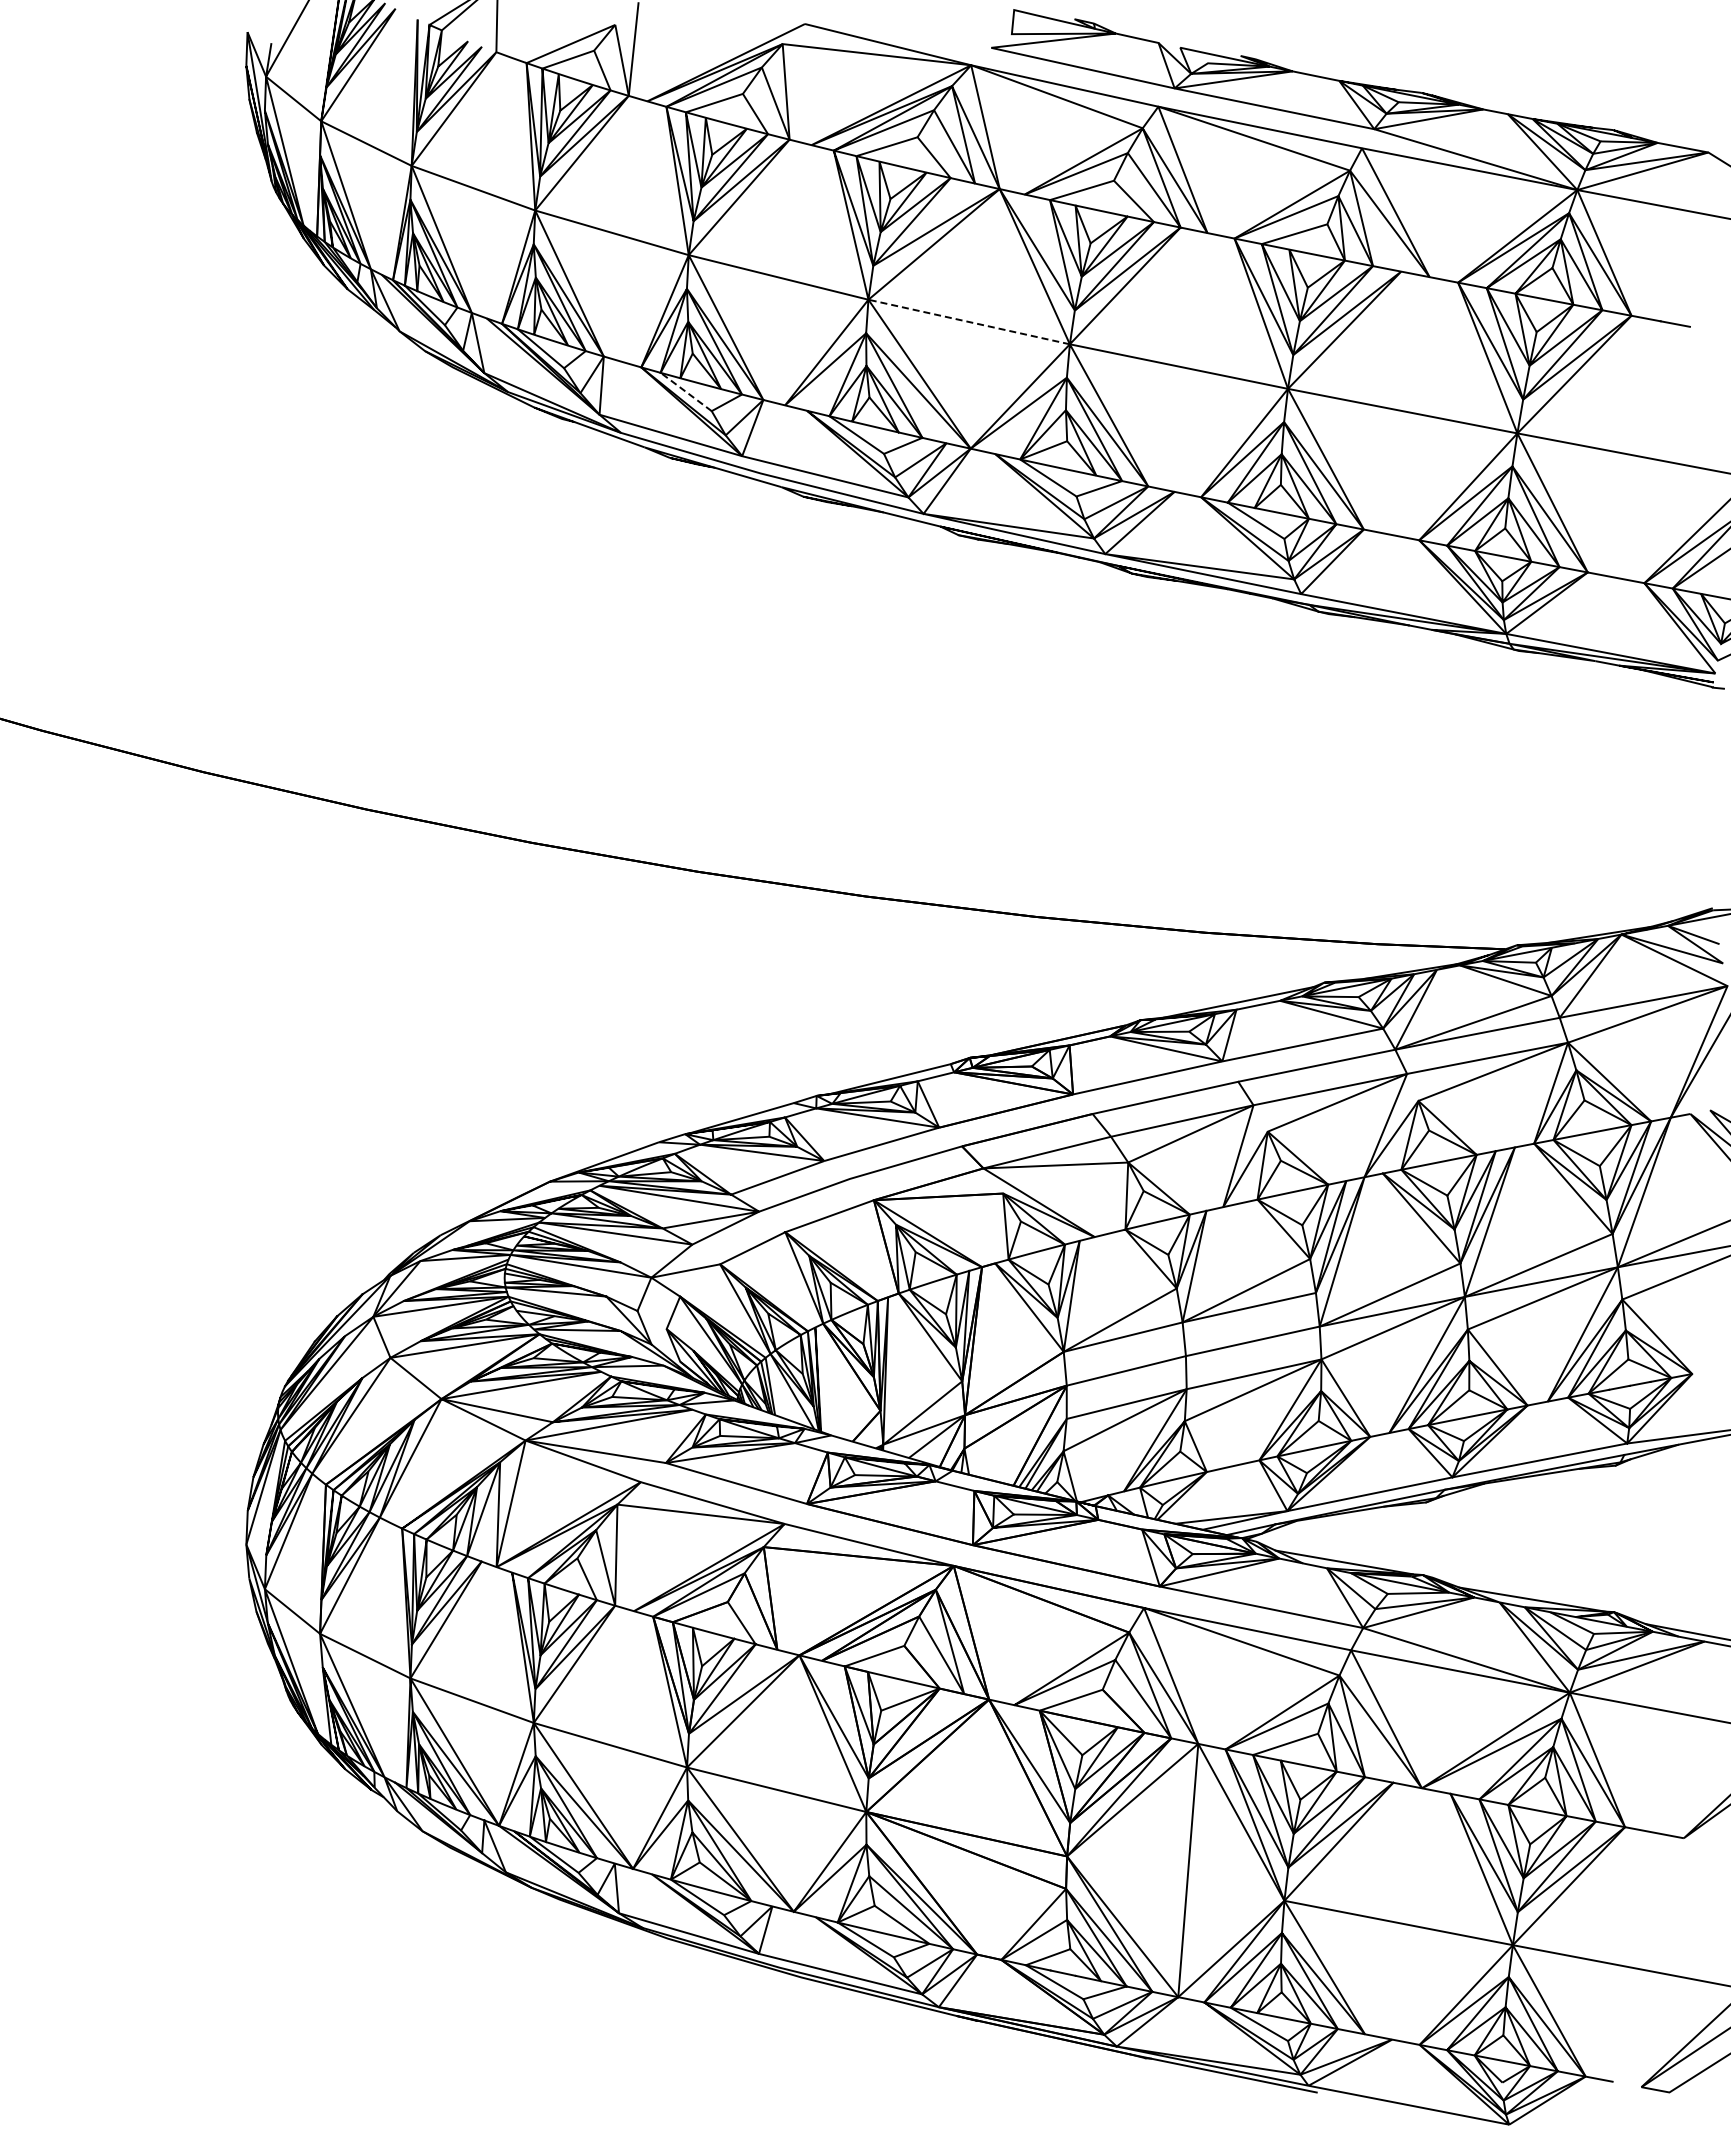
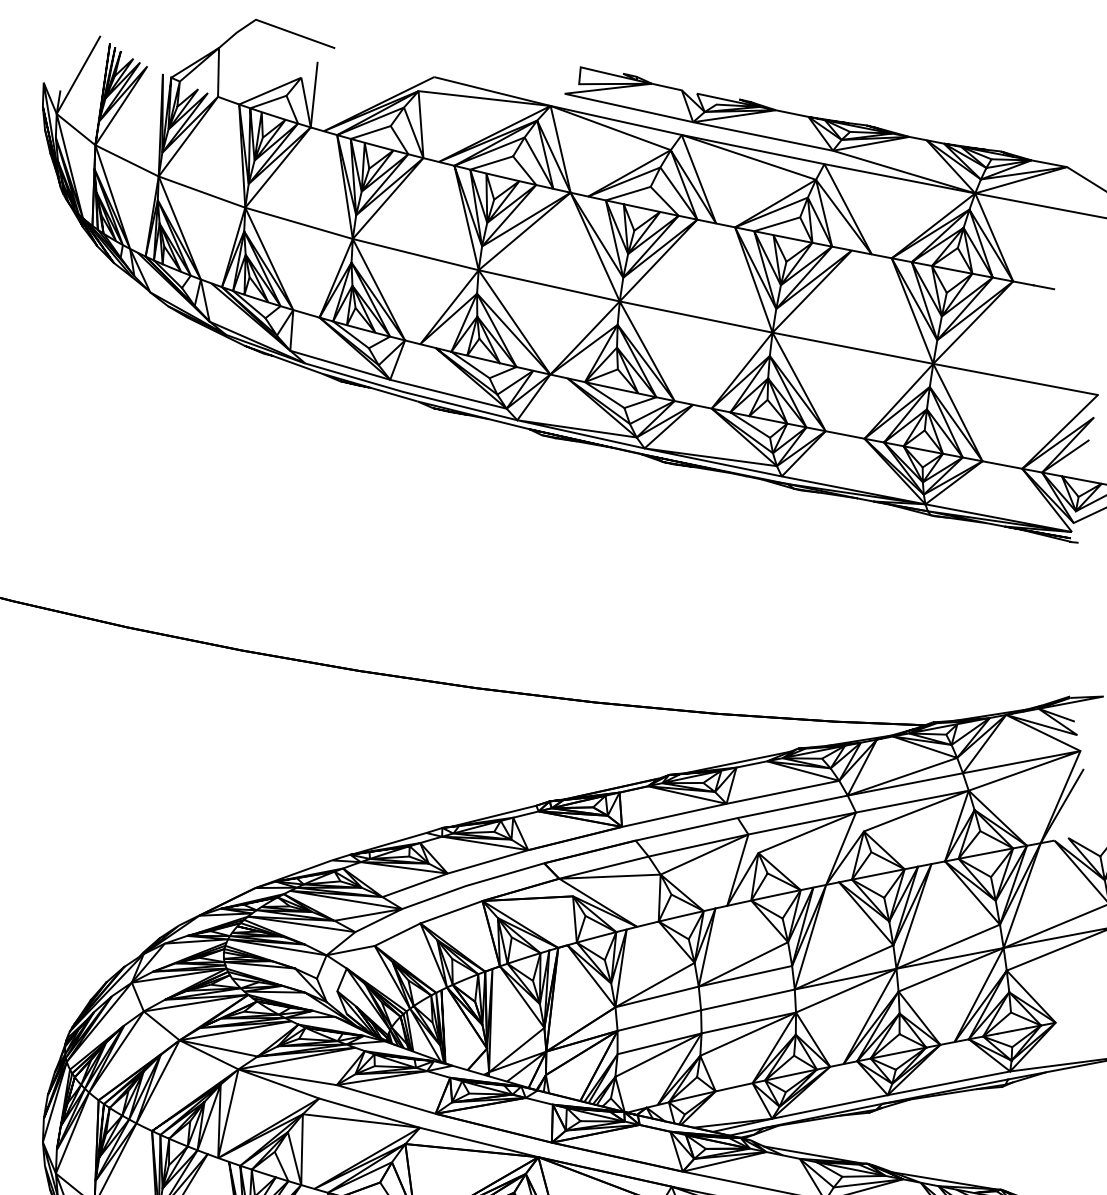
line: (968, 321) -> (548, 285), dashed -> solid
line: (686, 391) -> (351, 334), dashed -> solid

